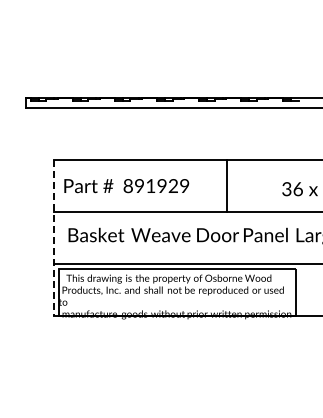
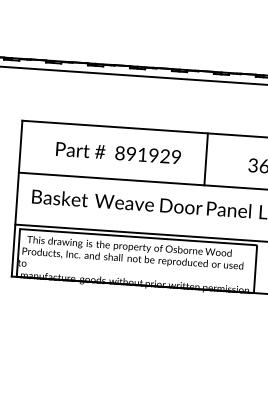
text: (126, 186) -> (118, 153), moved
line: (226, 186) -> (206, 159), moved
line: (53, 238) -> (17, 198), dashed -> solid

